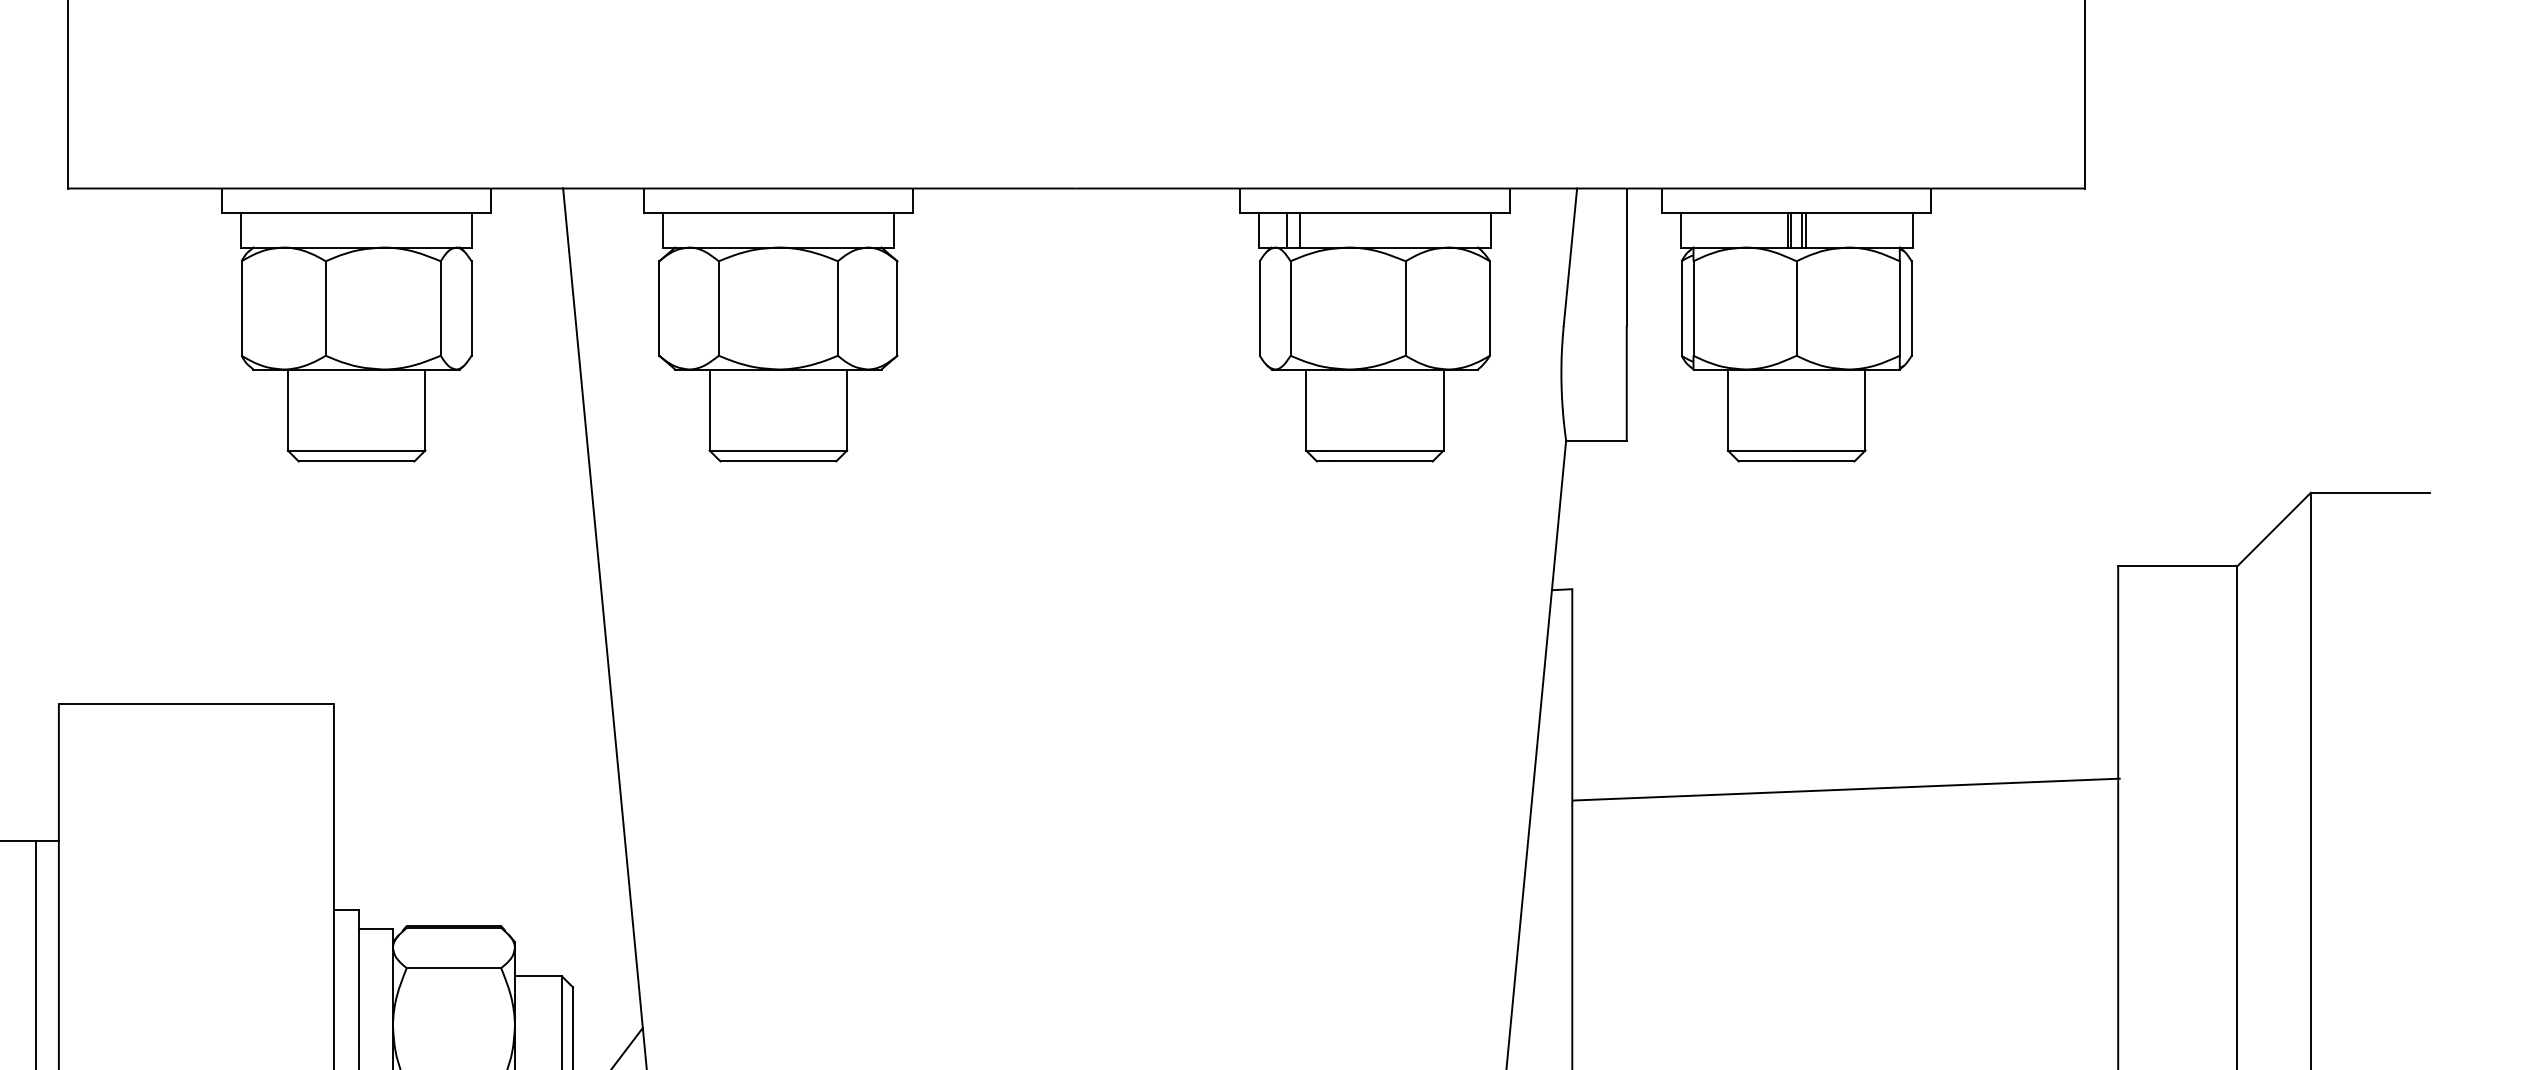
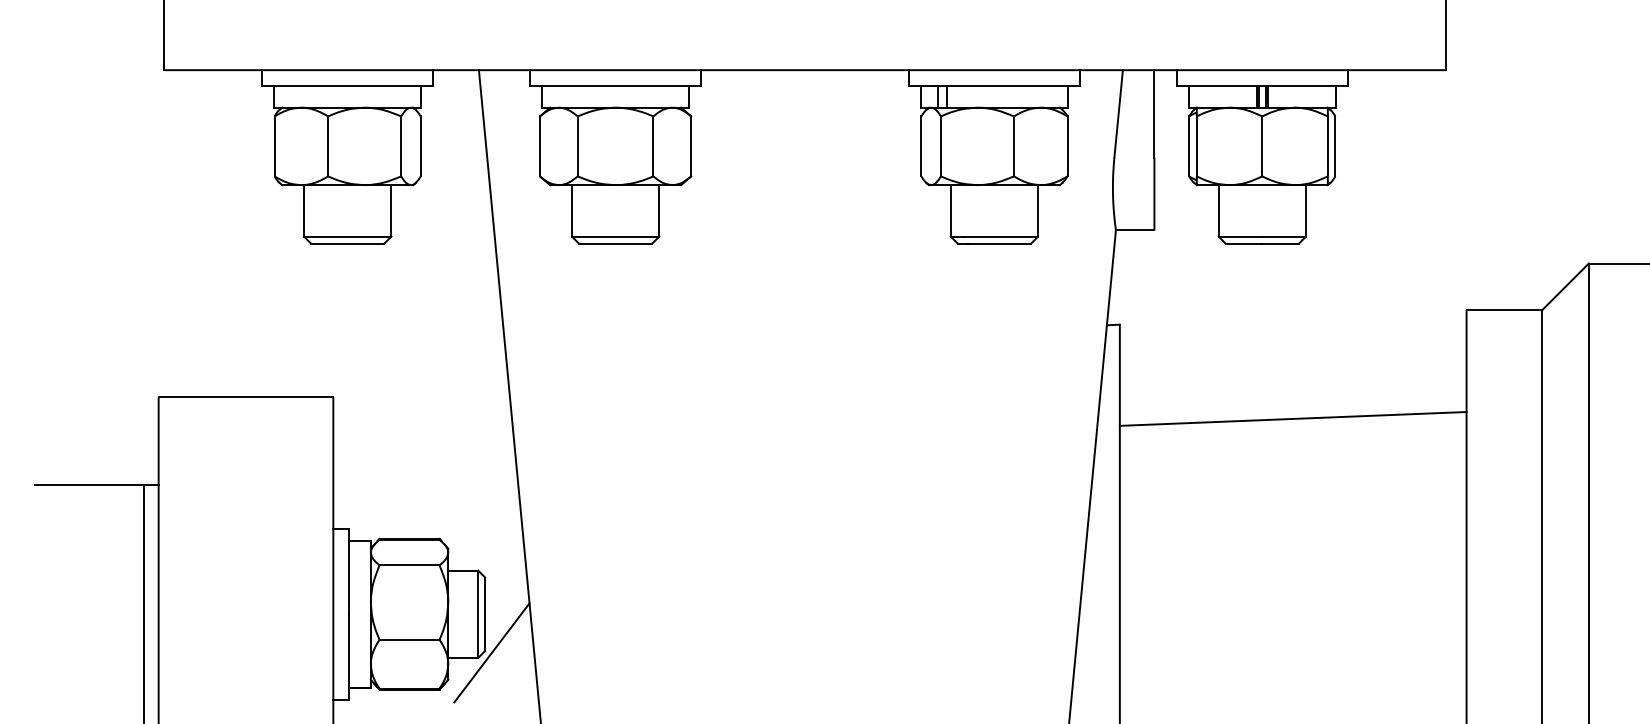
line: (1845, 788) -> (1292, 418), moved

